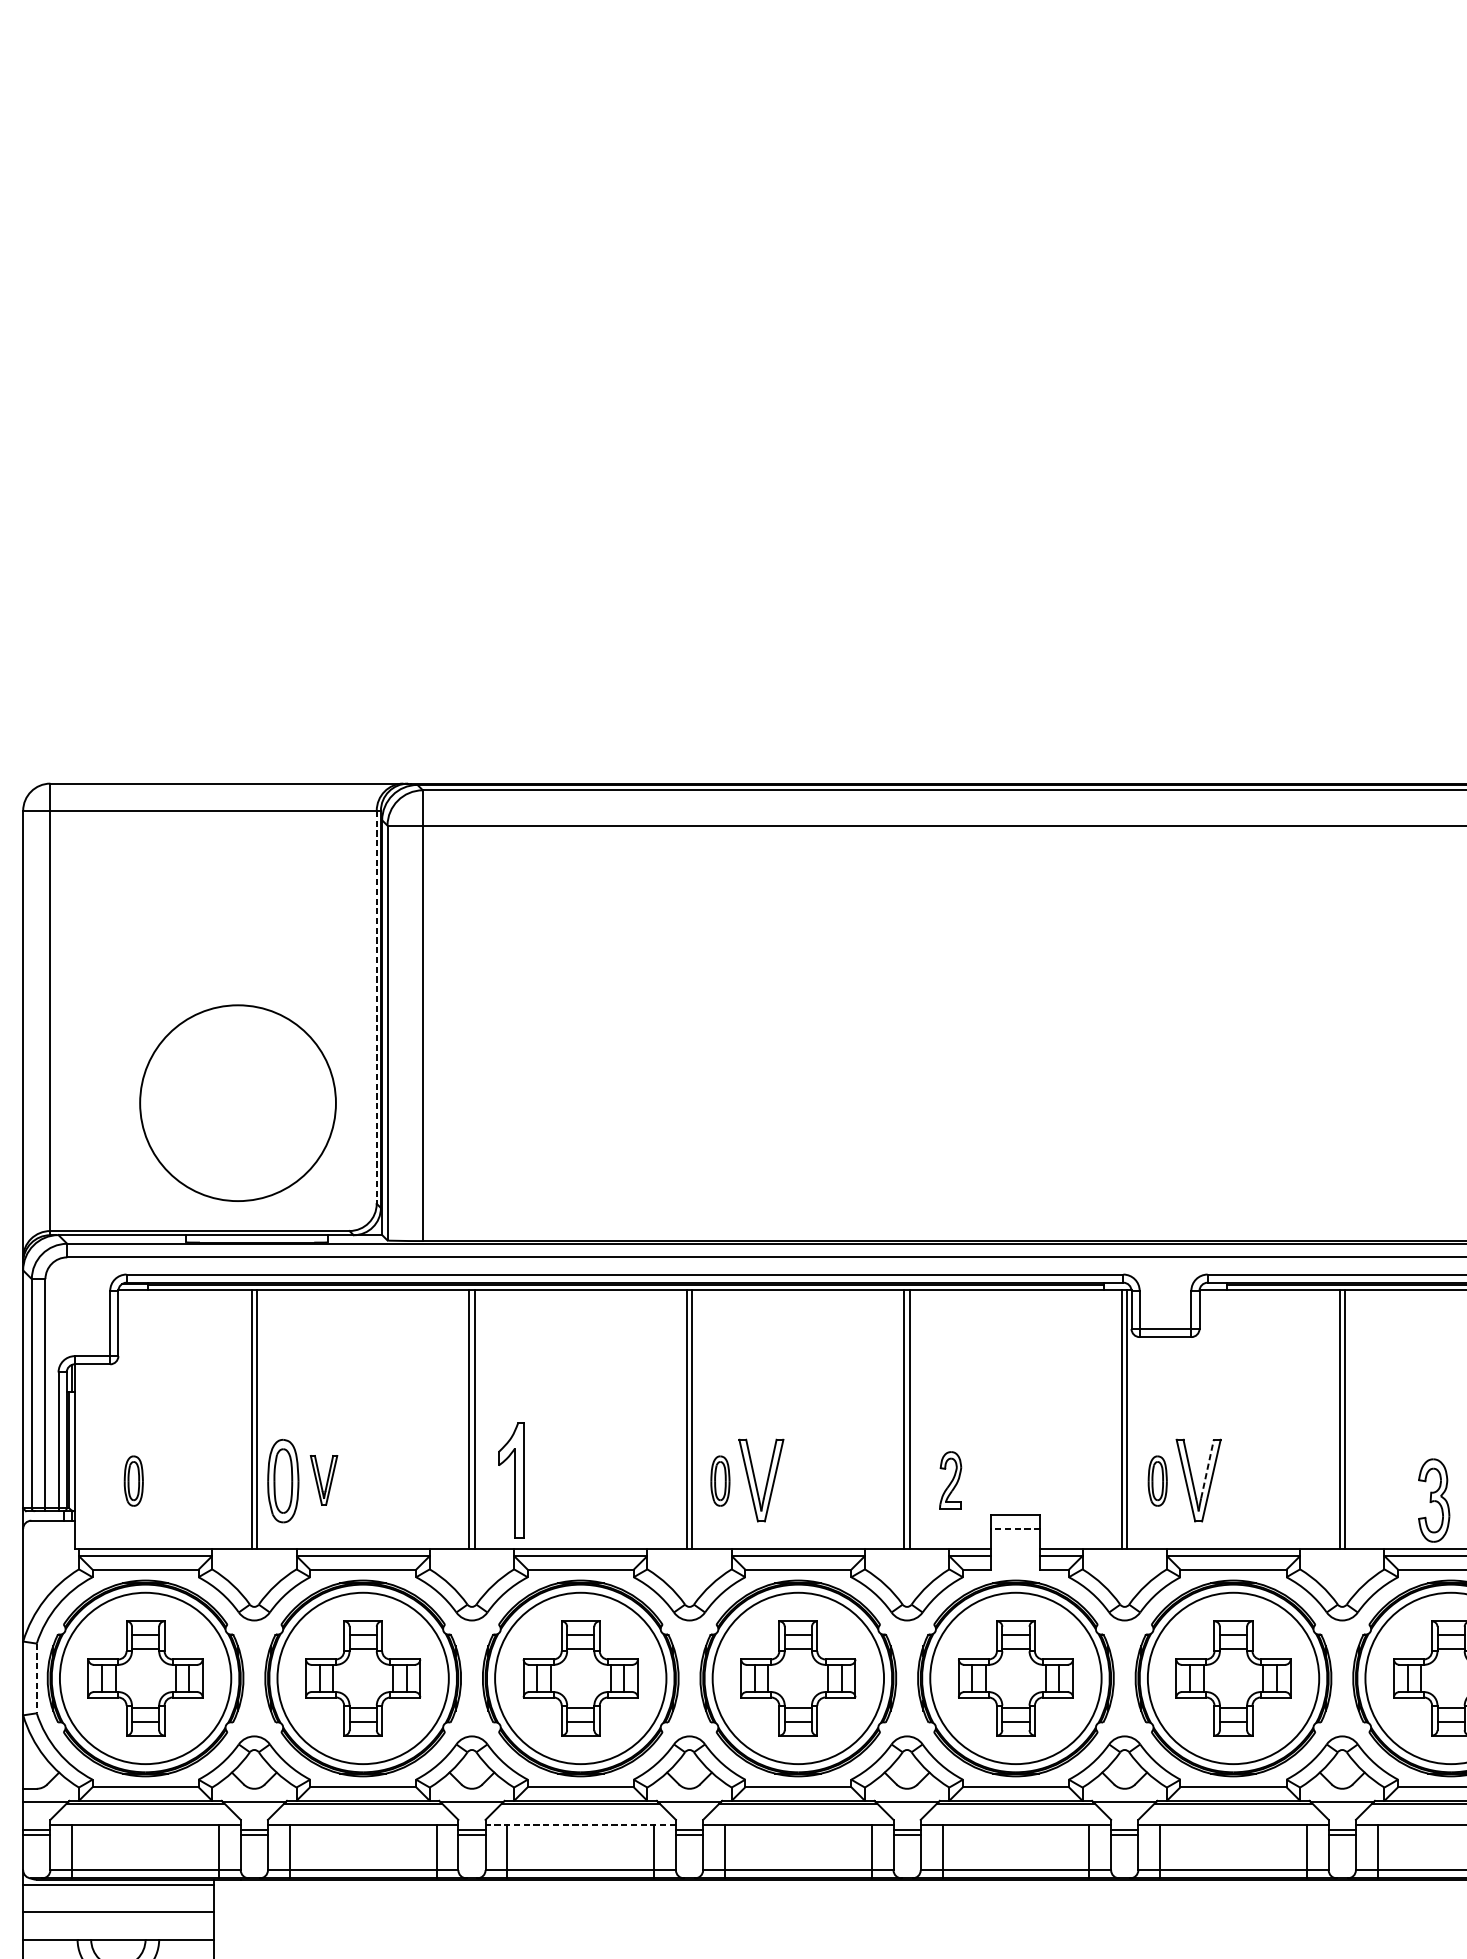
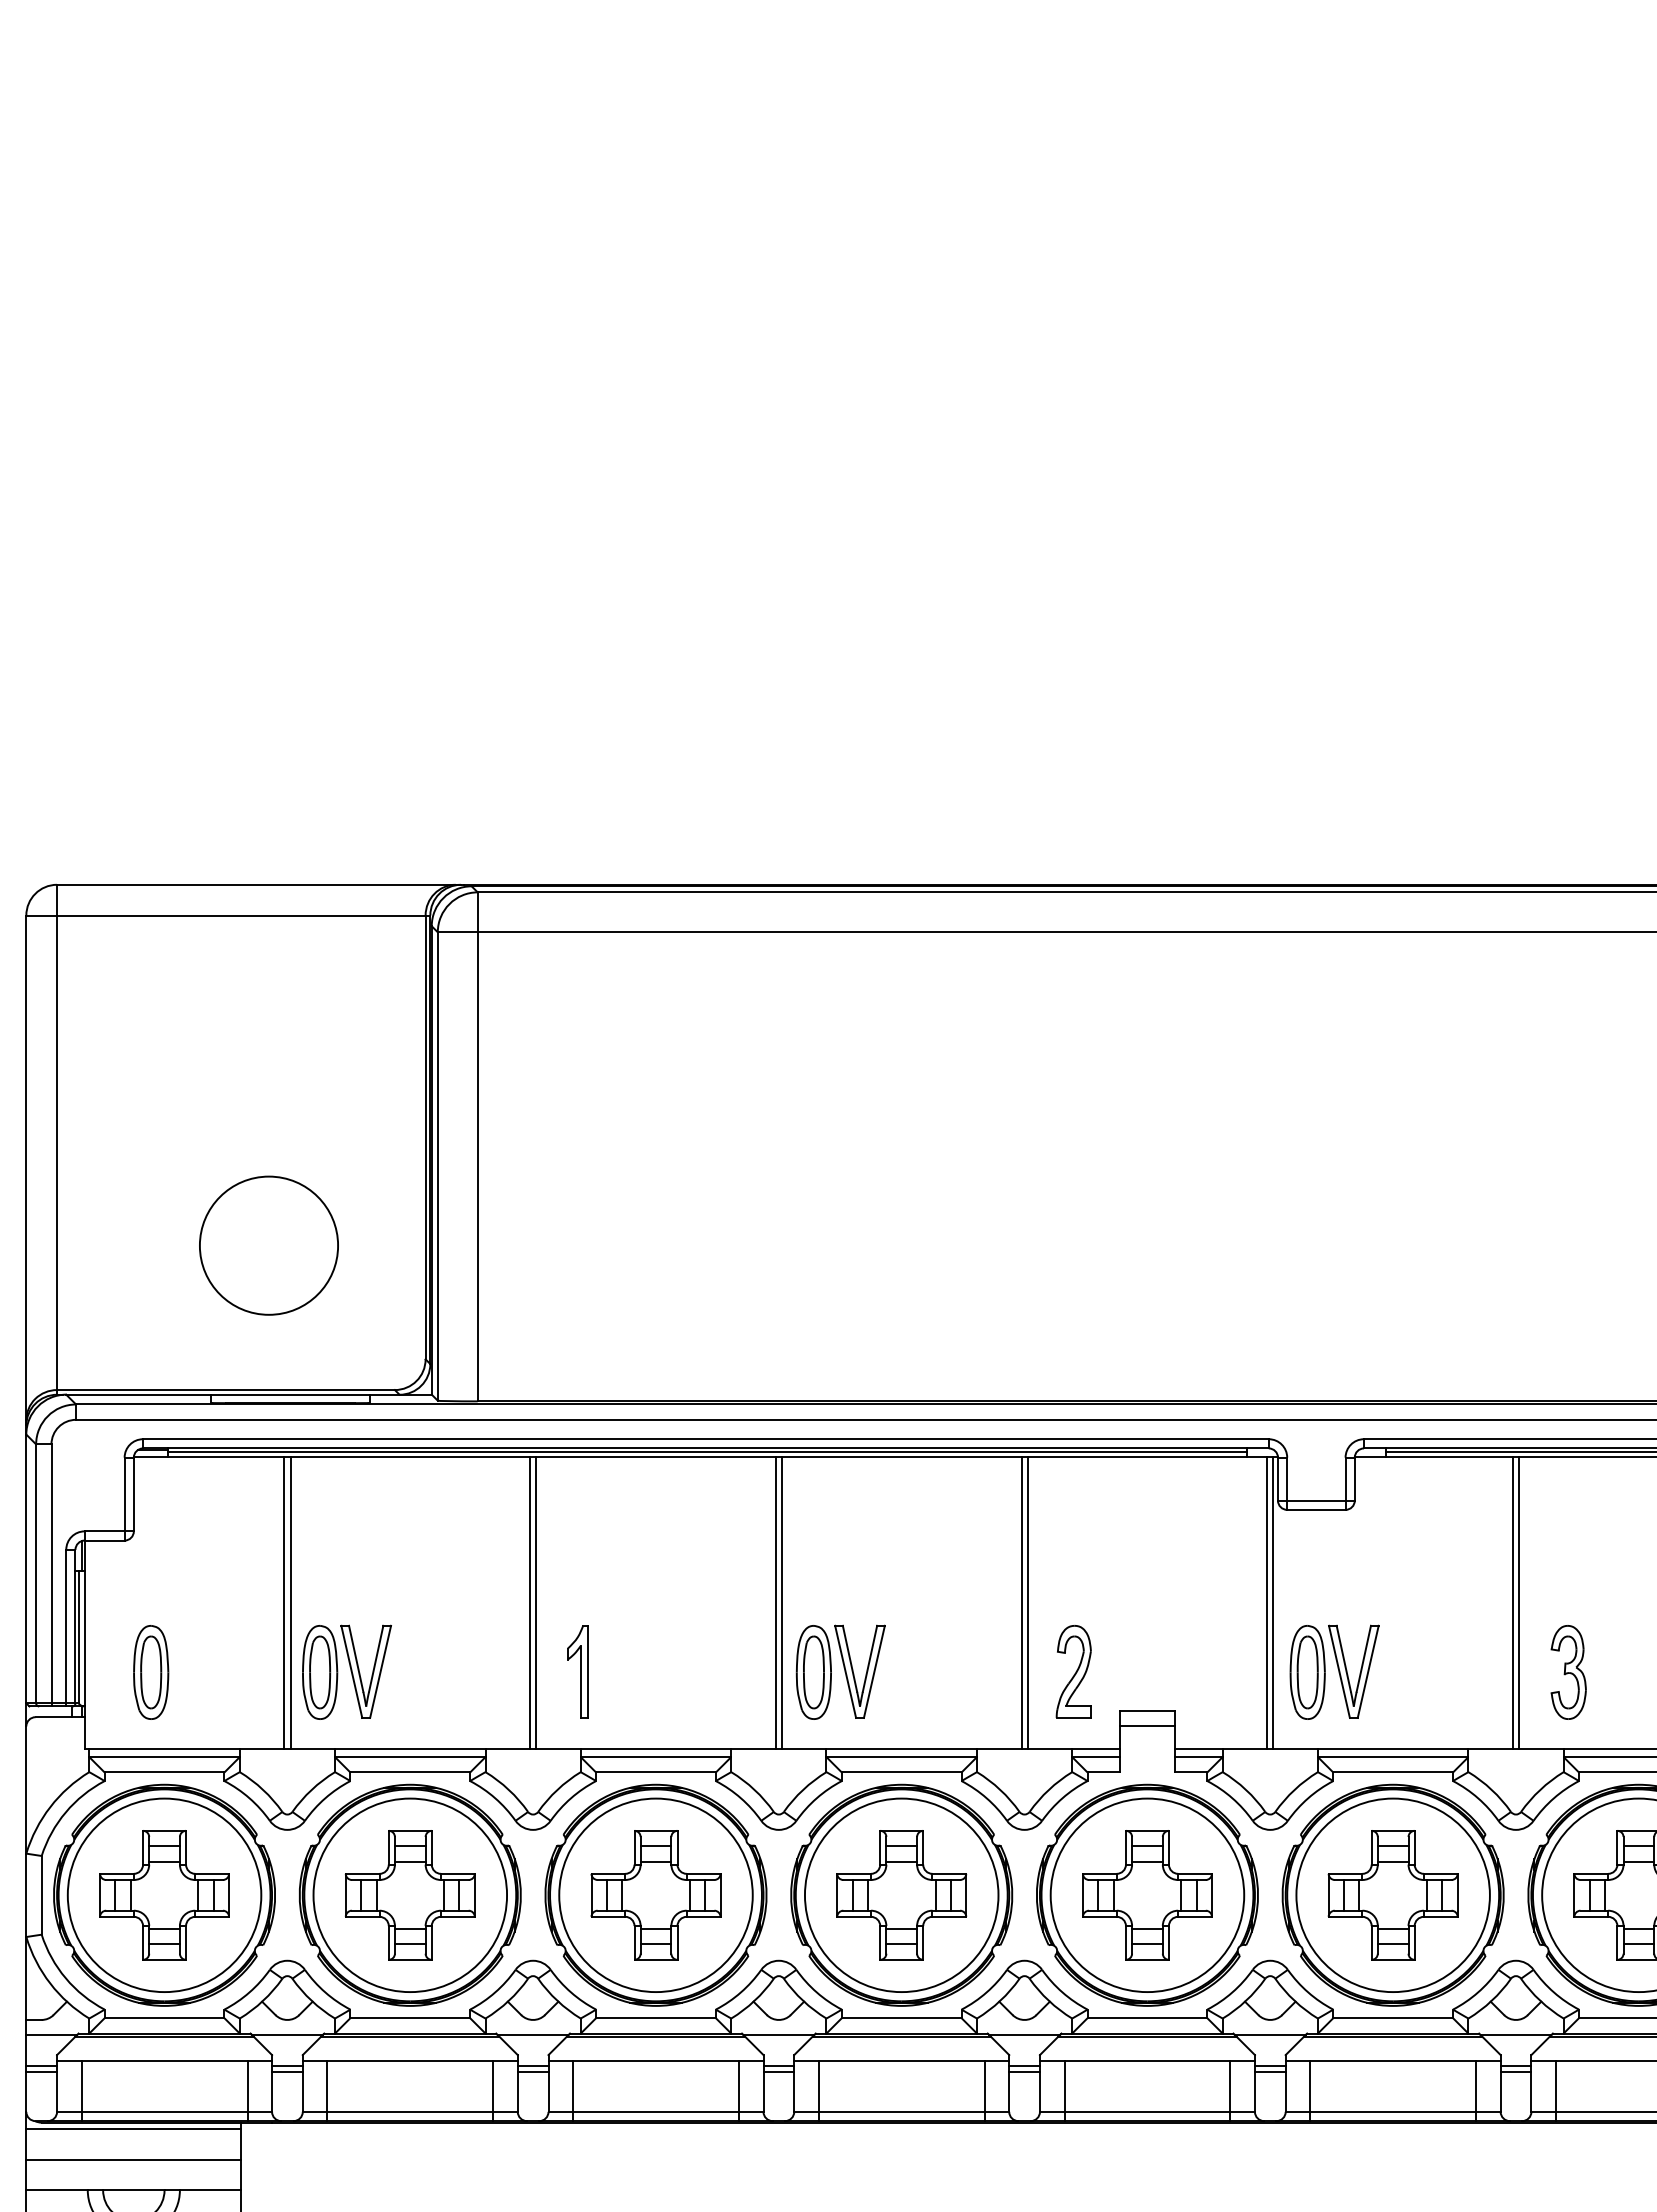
line: (376, 1007) -> (425, 1137), dashed -> solid
circle: (237, 1103) -> (268, 1245), size x0.62
line: (1207, 1468) -> (1363, 1658), dashed -> solid
part: (323, 1480) -> (365, 1671), size x1.67
part: (511, 1480) -> (577, 1671), size x0.71
part: (950, 1480) -> (1073, 1671), size x1.43
part: (134, 1481) -> (151, 1672), size x1.67
part: (720, 1481) -> (813, 1672), size x1.67
part: (1157, 1481) -> (1307, 1672), size x1.67
part: (1433, 1500) -> (1568, 1672), moved
line: (1015, 1528) -> (1147, 1726), dashed -> solid
line: (36, 1678) -> (41, 1895), dashed -> solid
line: (581, 1825) -> (656, 2061), dashed -> solid

